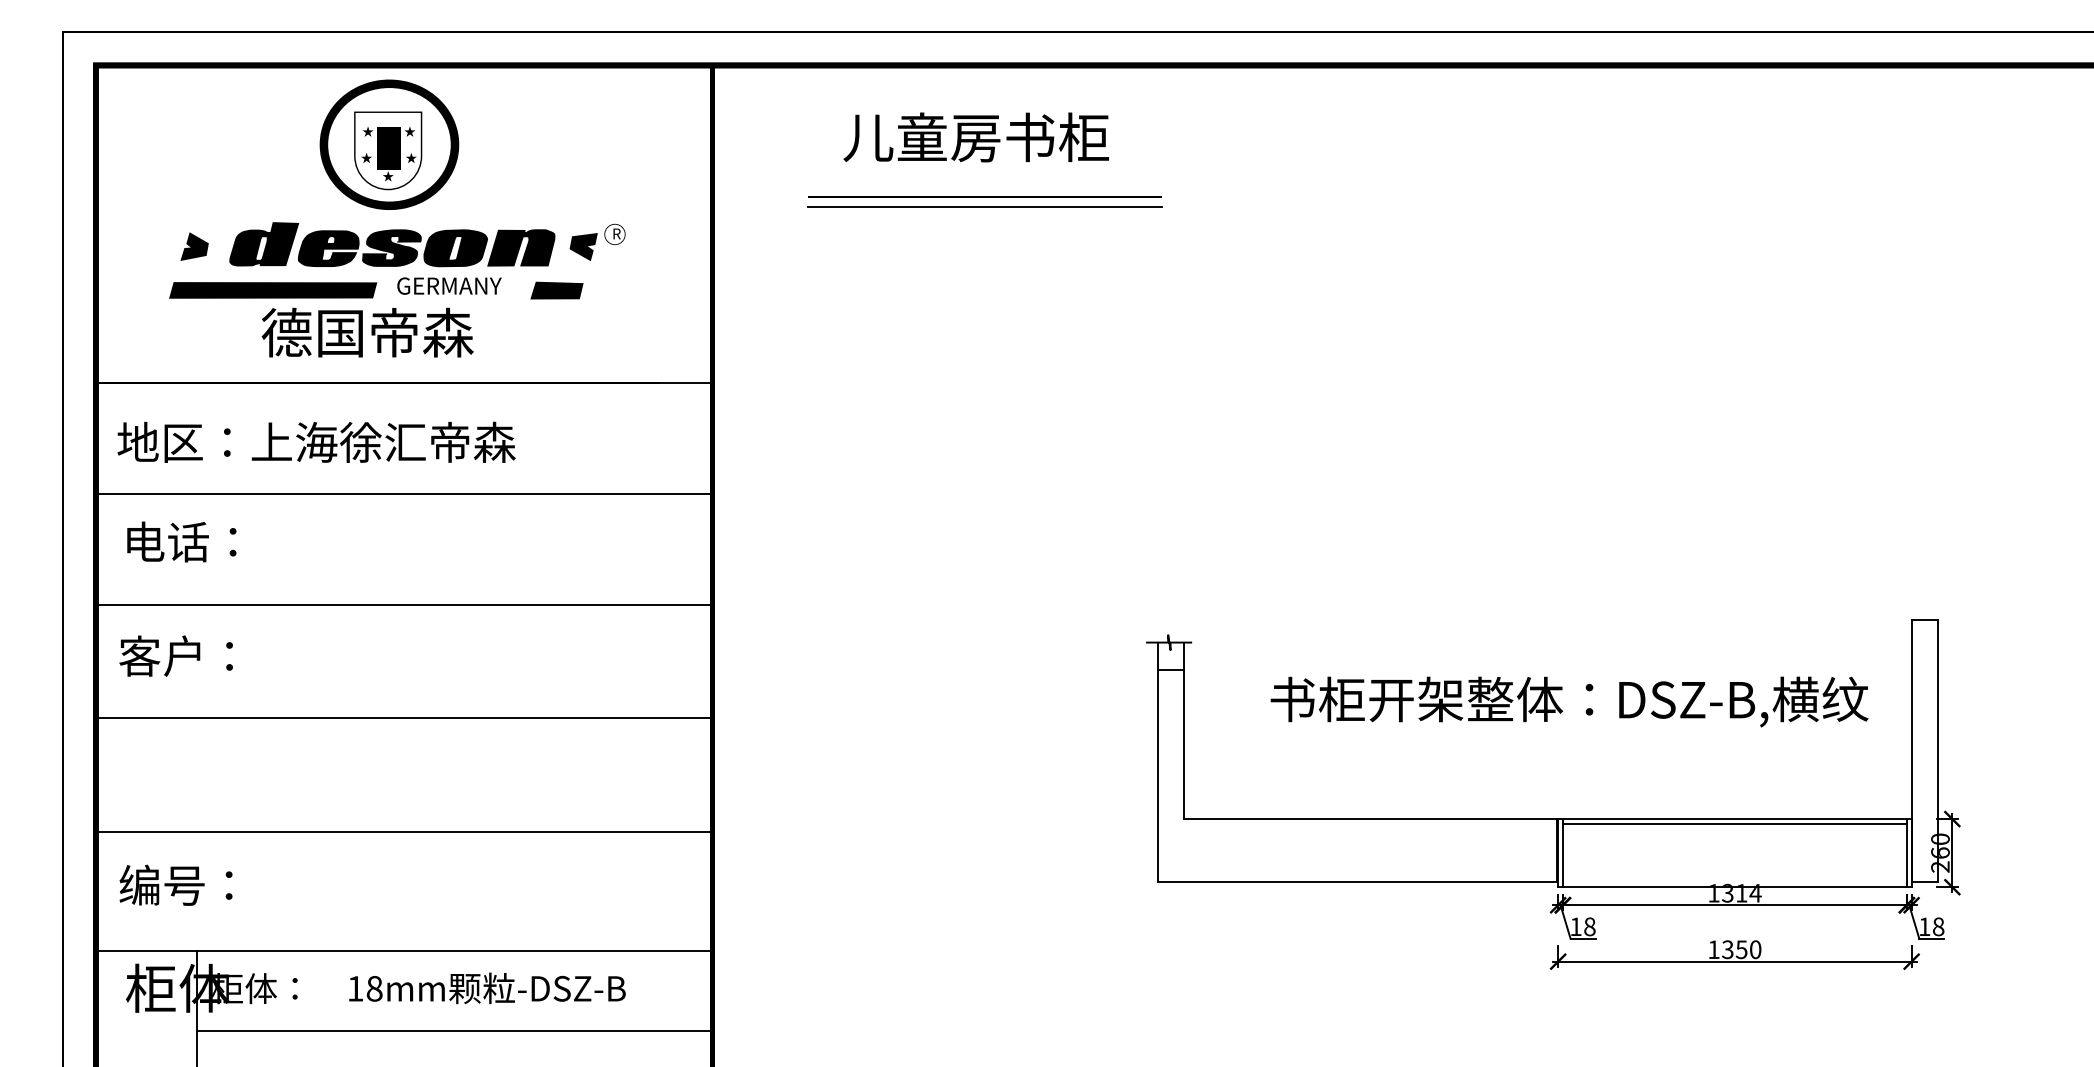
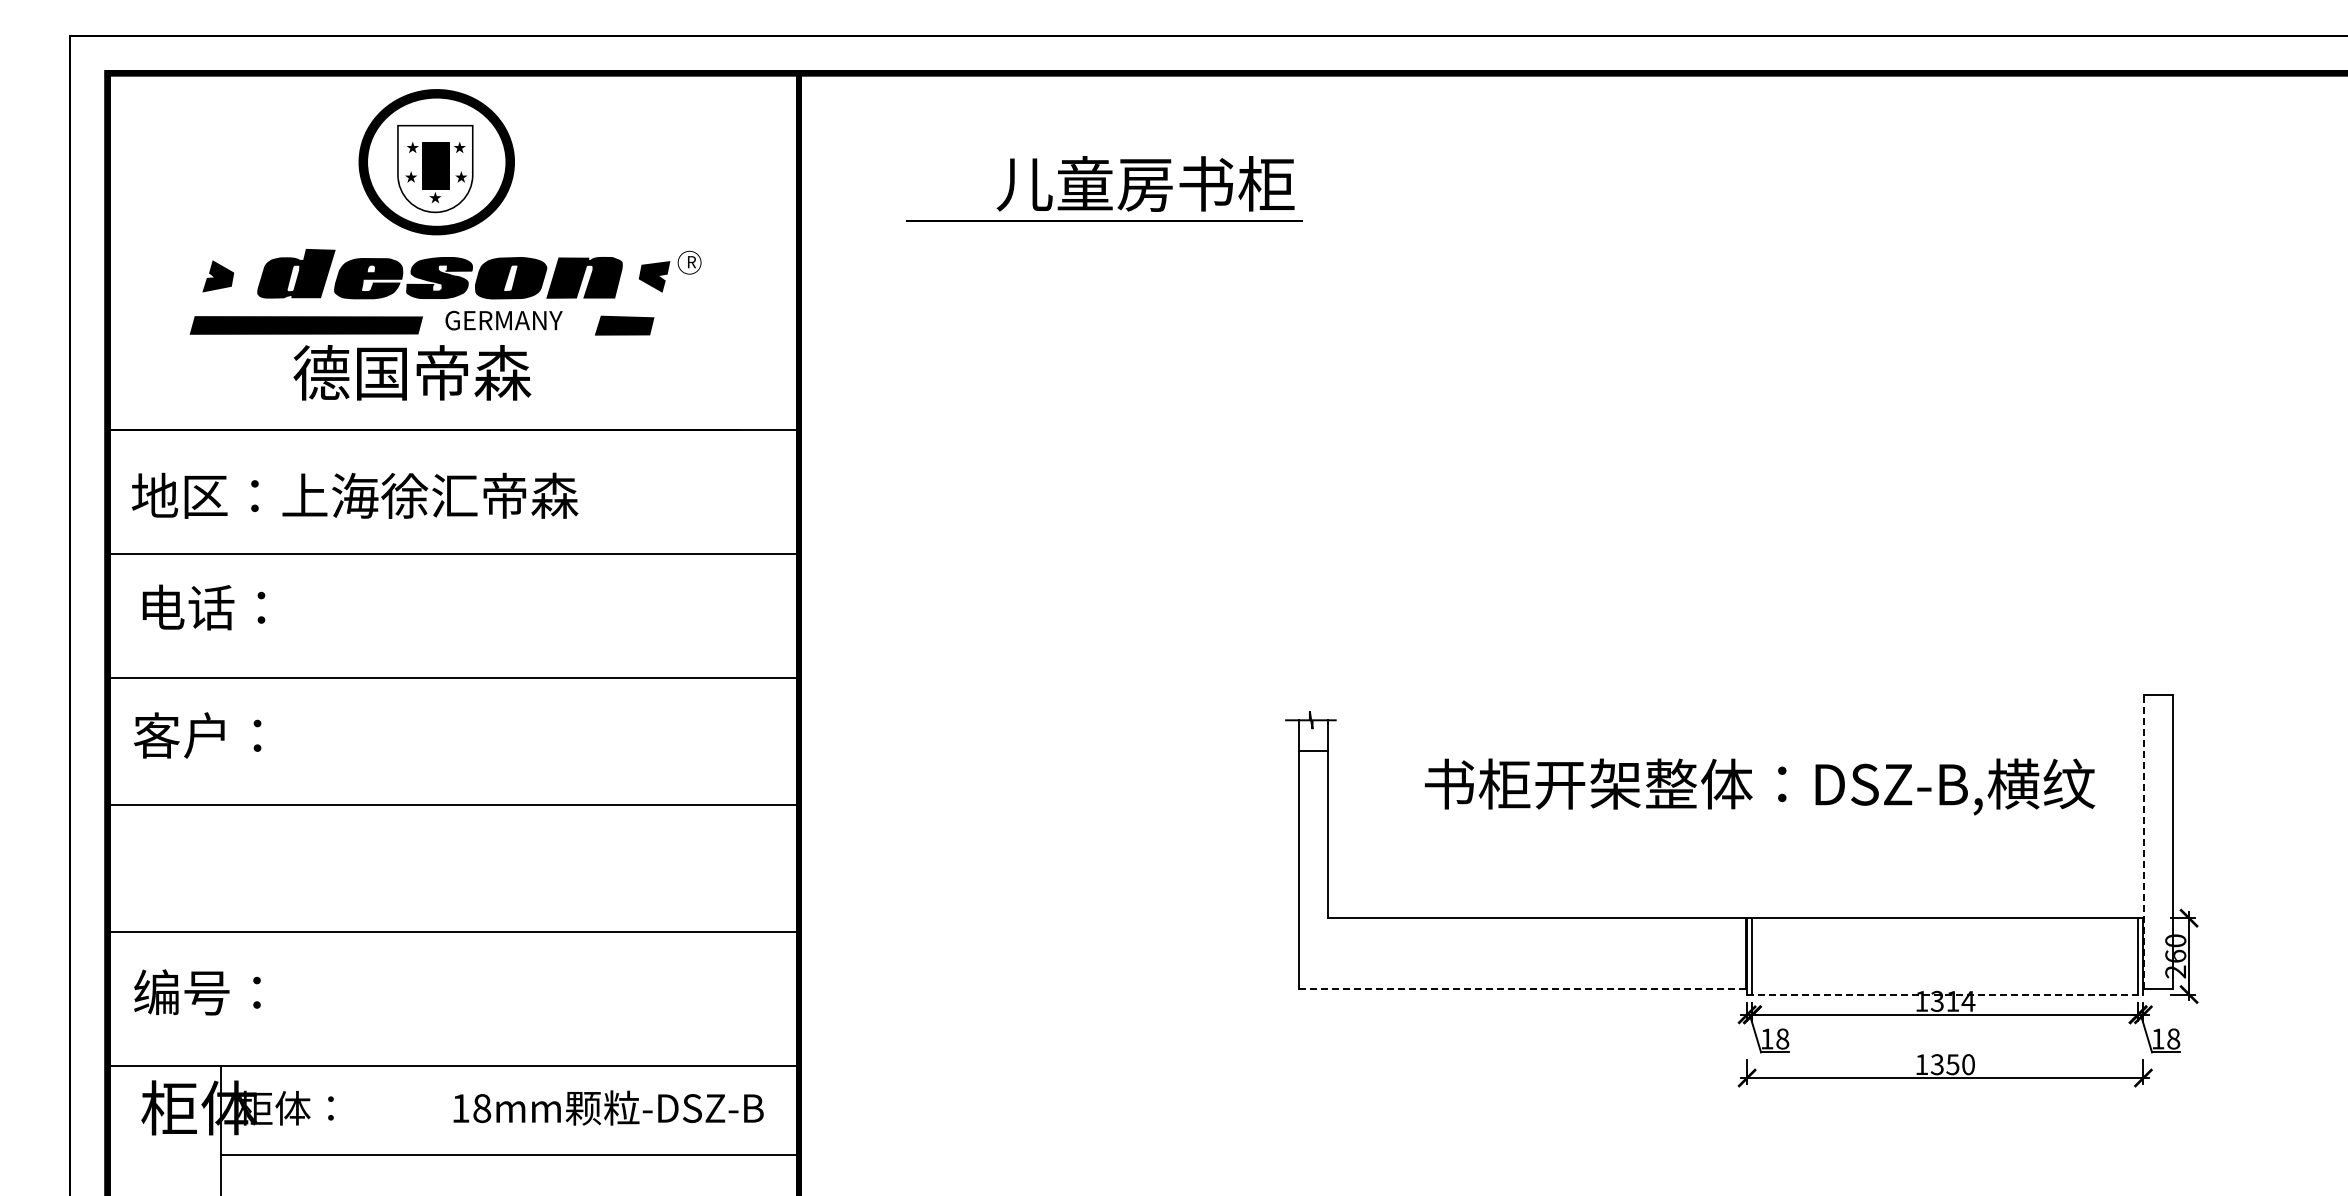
text: (976, 137) -> (1145, 183), moved
line: (985, 207) -> (1104, 232), removed
line: (1912, 751) -> (2144, 842), solid -> dashed
line: (1735, 823) -> (1945, 923), removed
line: (1357, 881) -> (1522, 988), solid -> dashed
line: (1735, 887) -> (1945, 994), solid -> dashed
text: (487, 987) -> (608, 1107), moved

